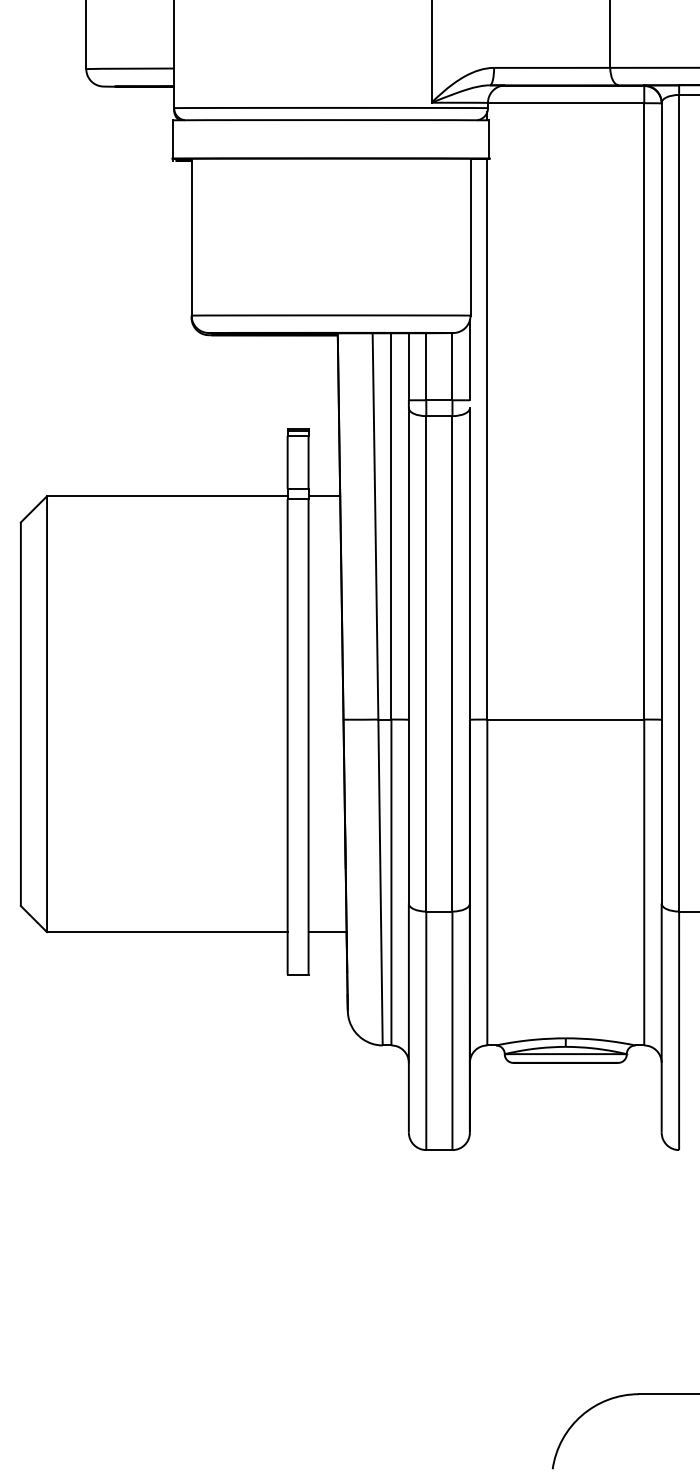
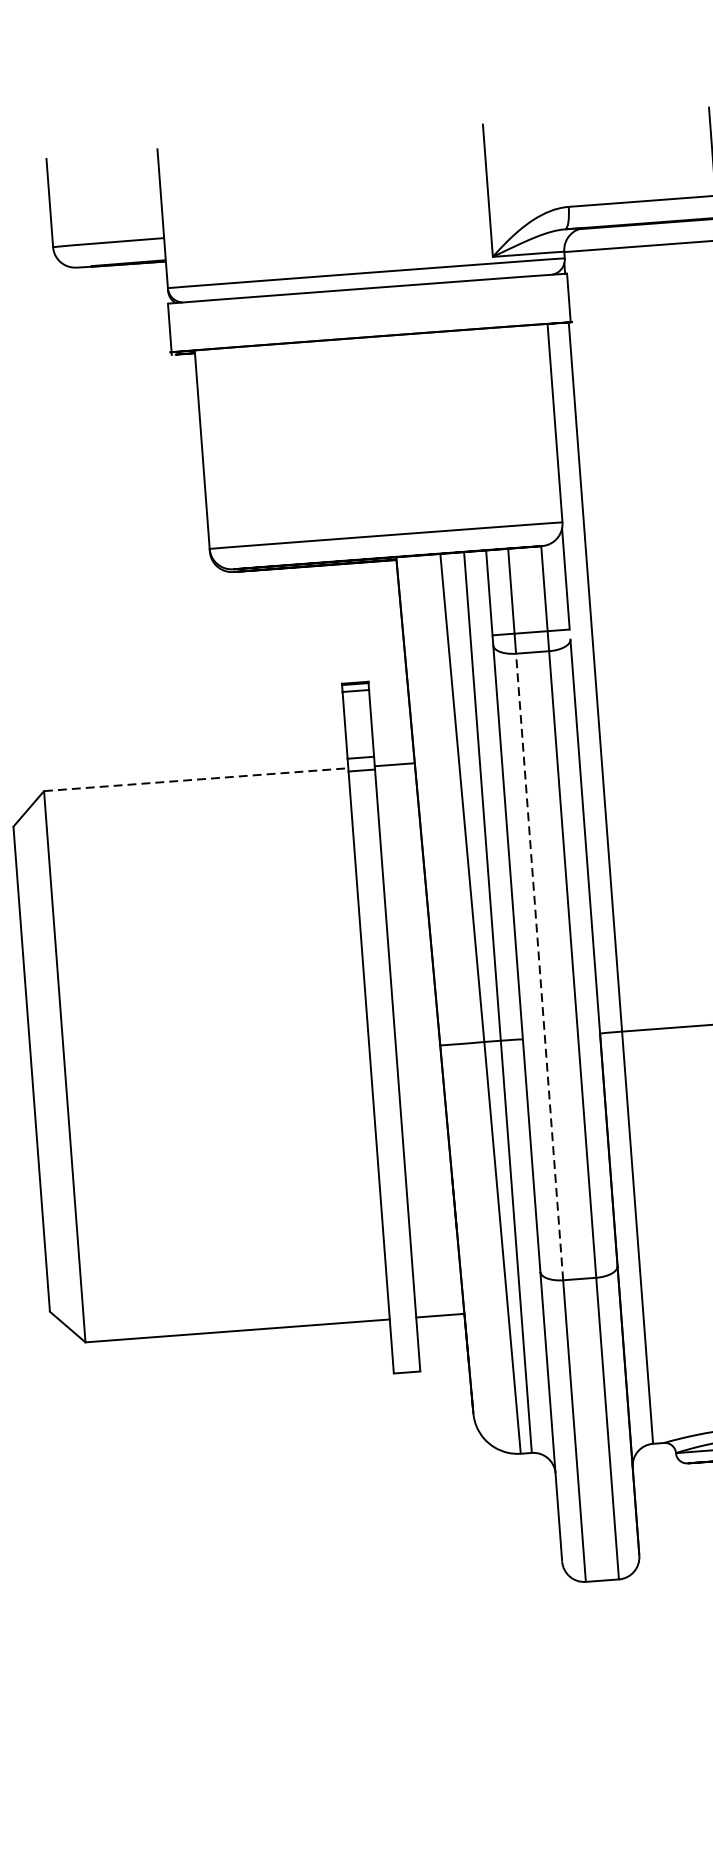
line: (167, 496) -> (196, 779), solid -> dashed
line: (426, 663) -> (539, 966), solid -> dashed

